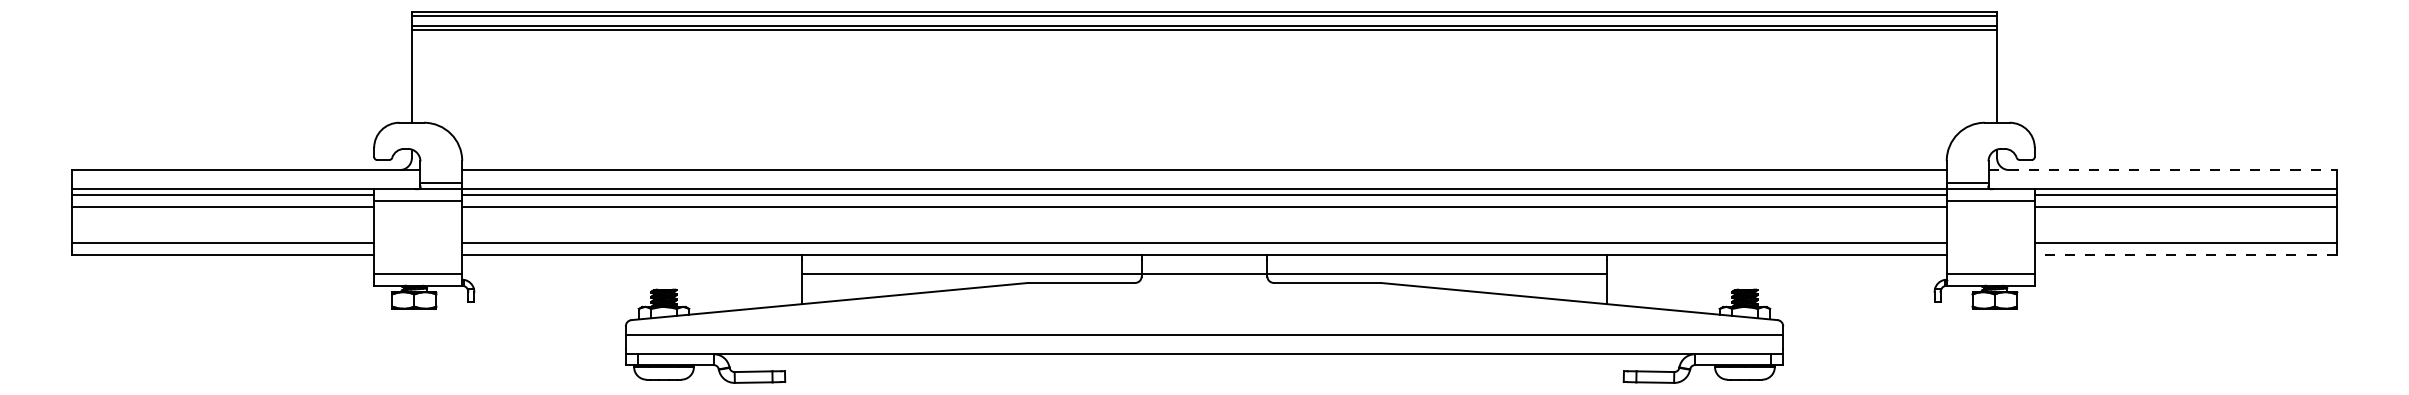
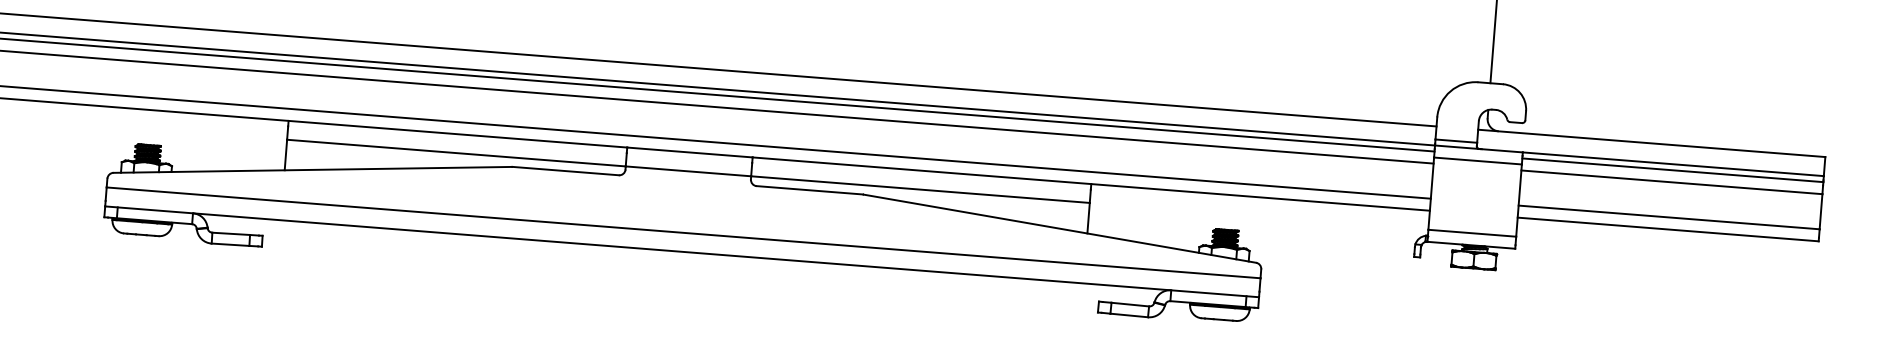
line: (2163, 170) -> (1652, 143), dashed -> solid
line: (2185, 254) -> (1667, 229), dashed -> solid

